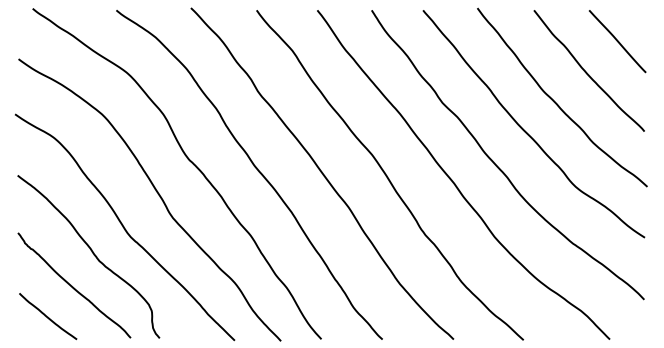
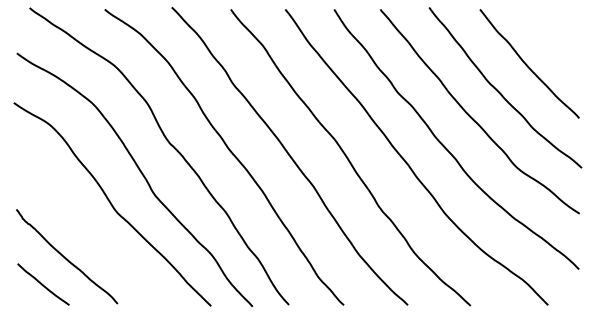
line: (617, 41) -> (554, 37), removed
curve: (91, 252) -> (82, 227), removed

